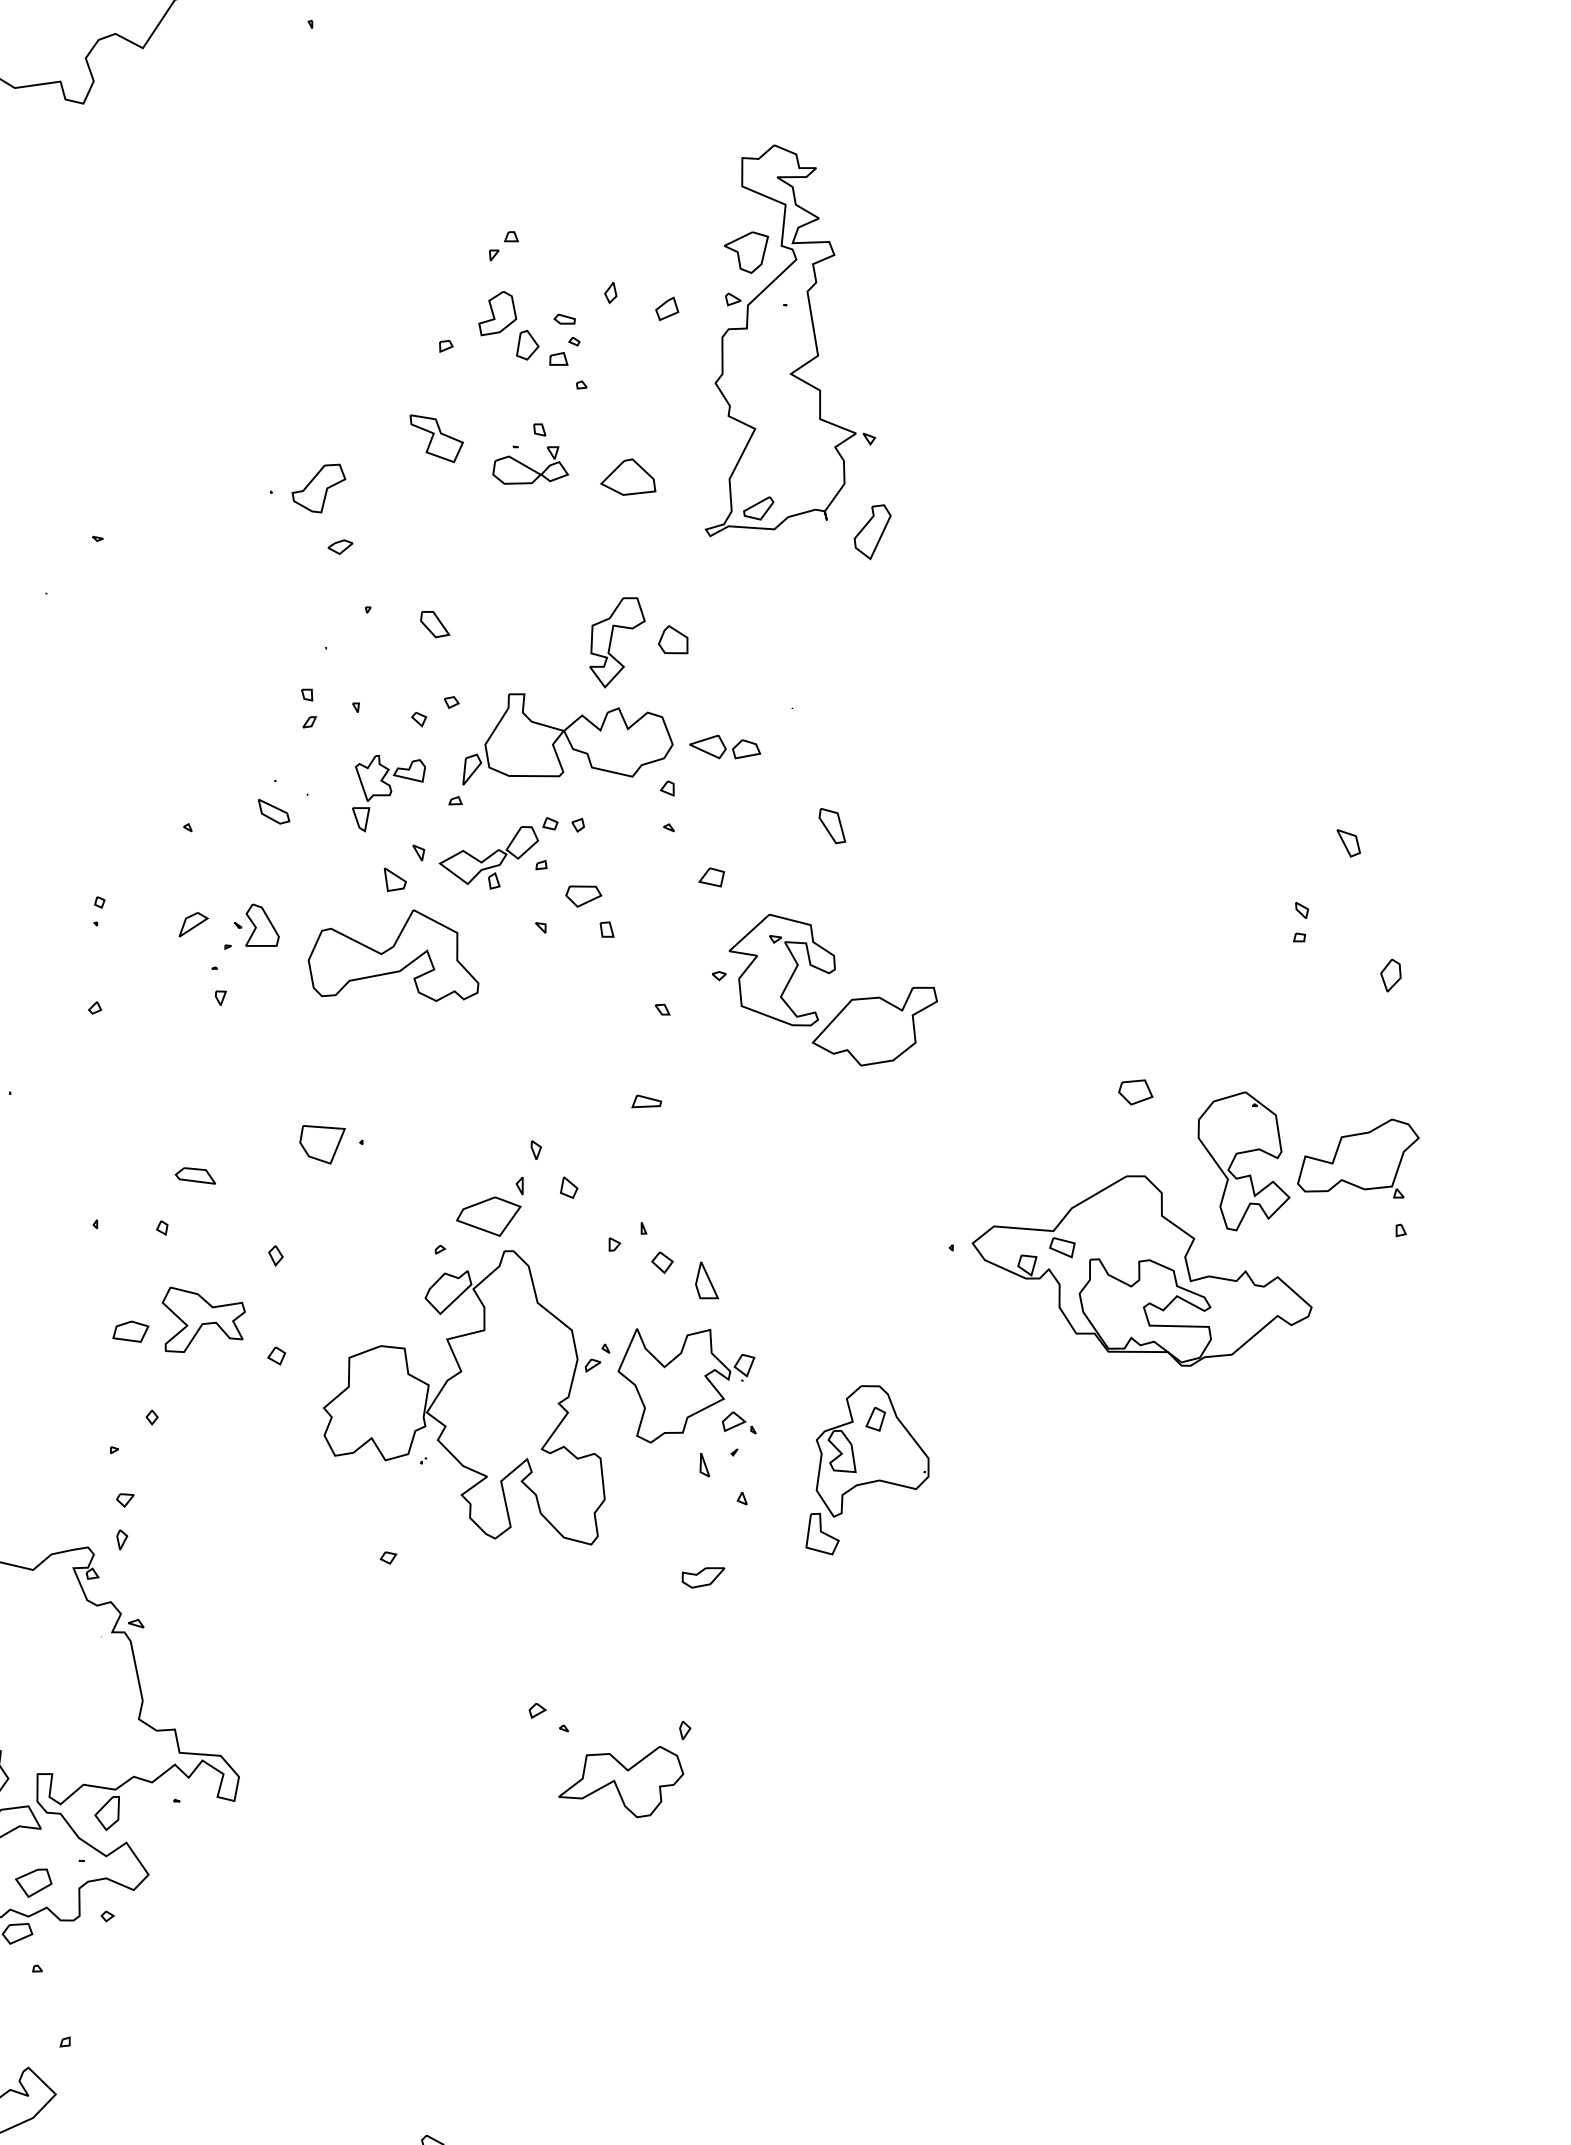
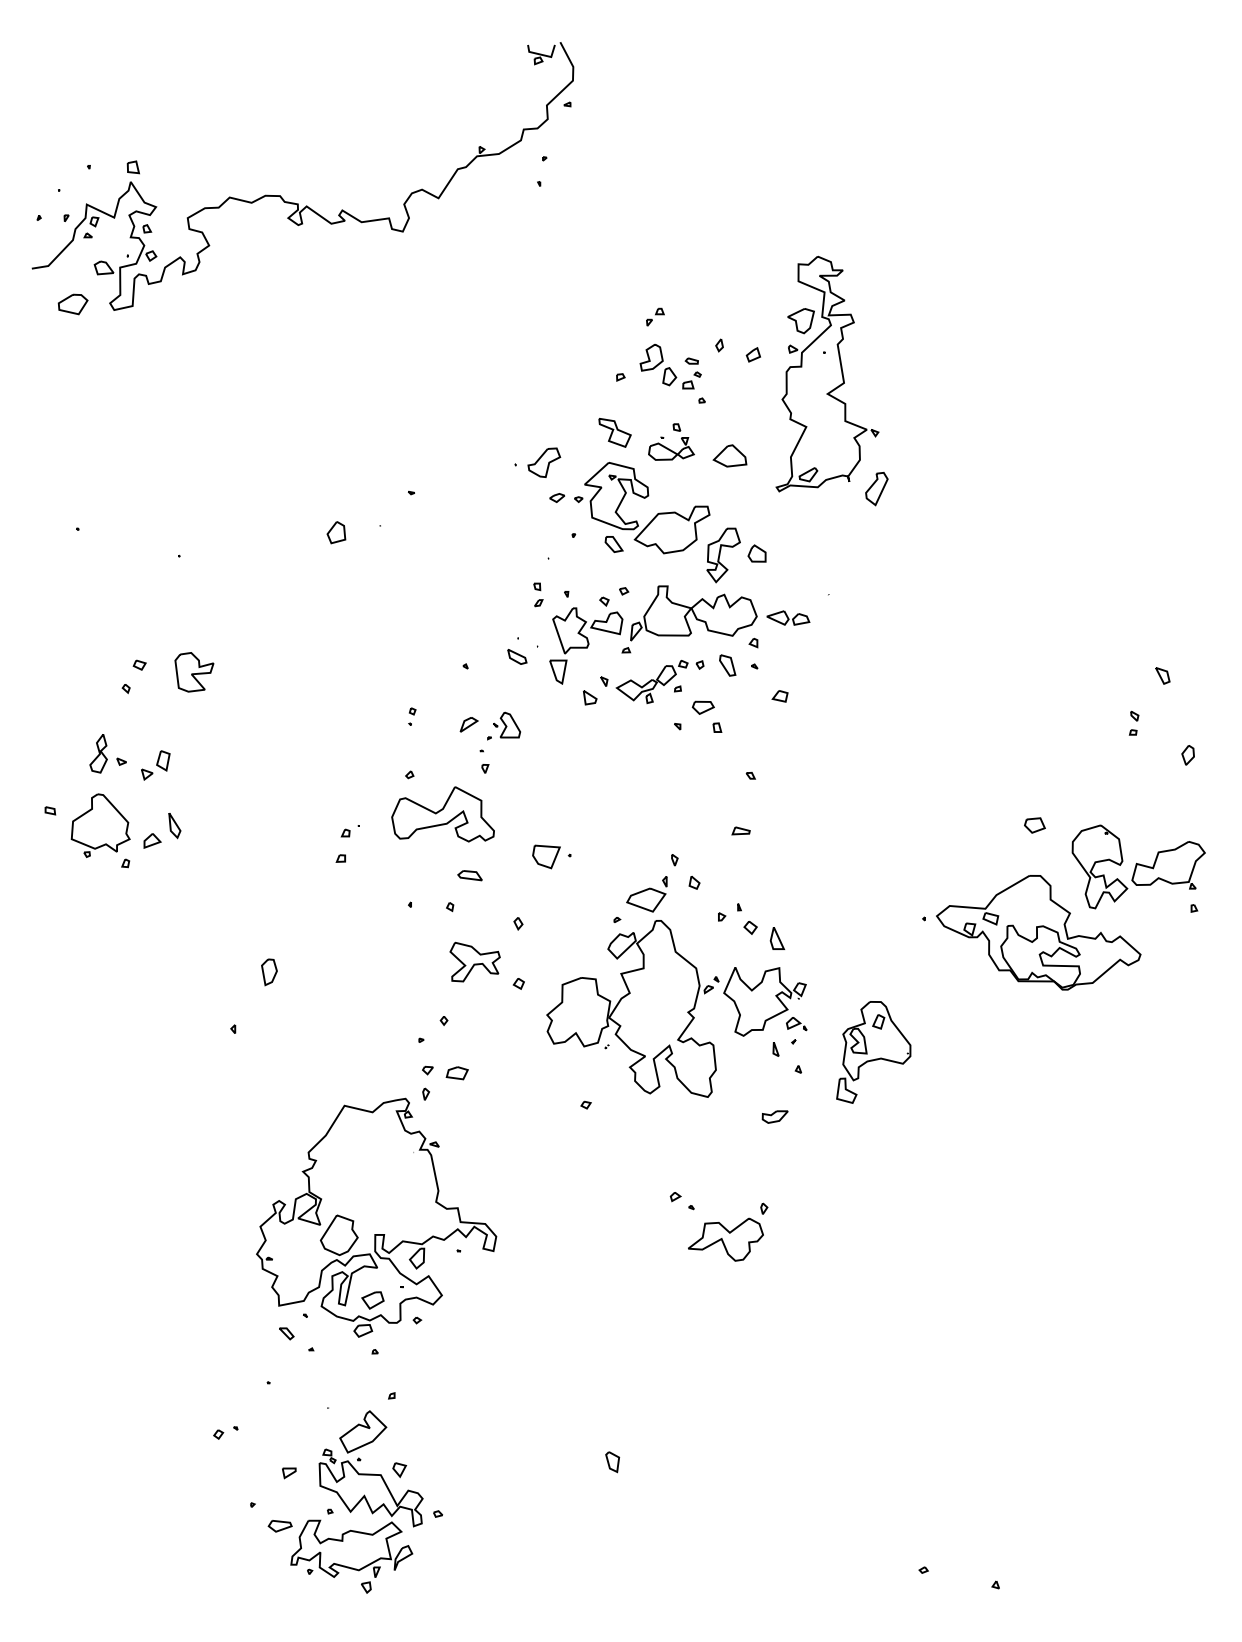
part: (389, 792) -> (586, 645), size x1.67
part: (832, 826) -> (727, 665), moved
part: (392, 955) -> (442, 814), moved
part: (827, 974) -> (643, 498), moved
part: (129, 1332) -> (456, 1073), moved

